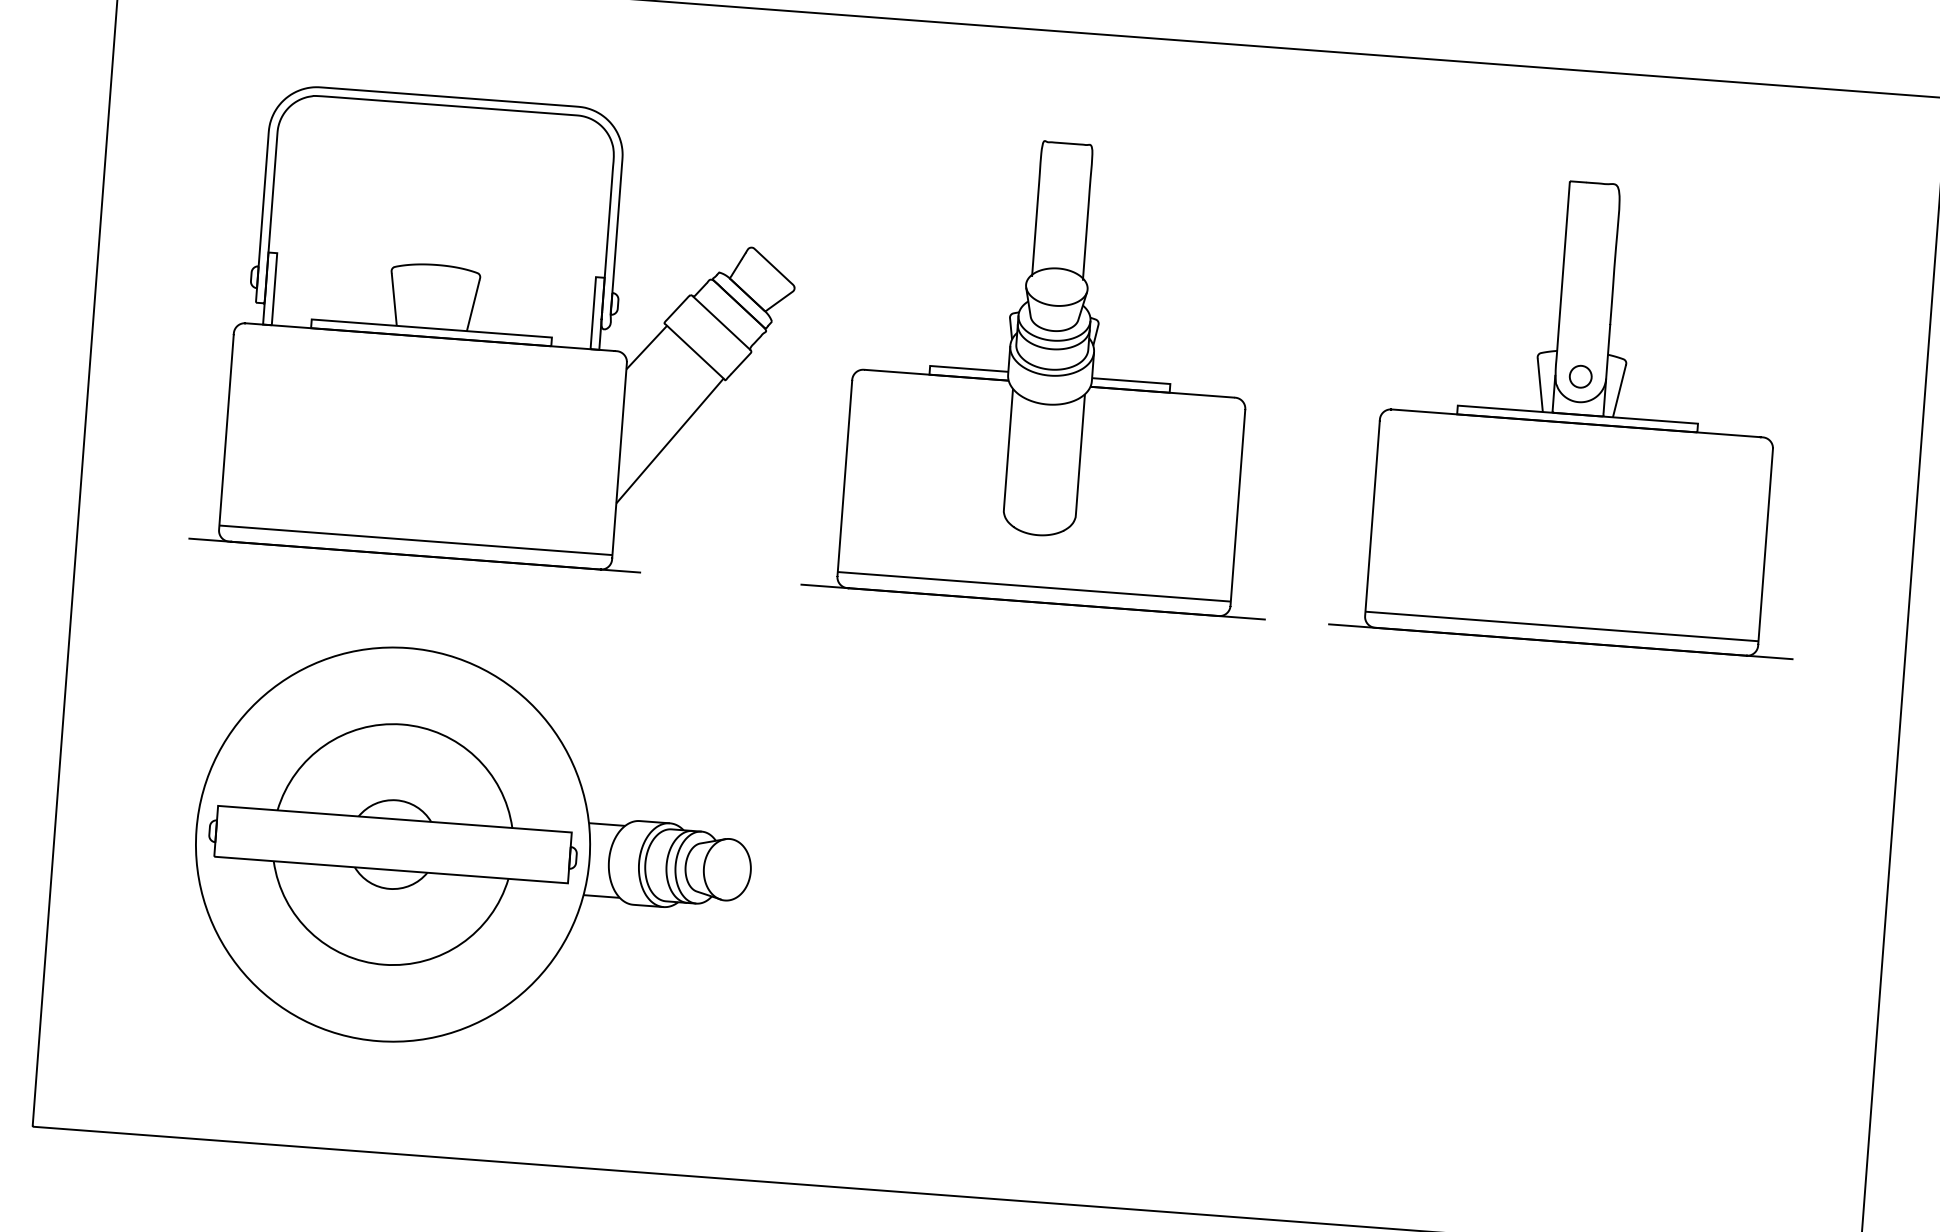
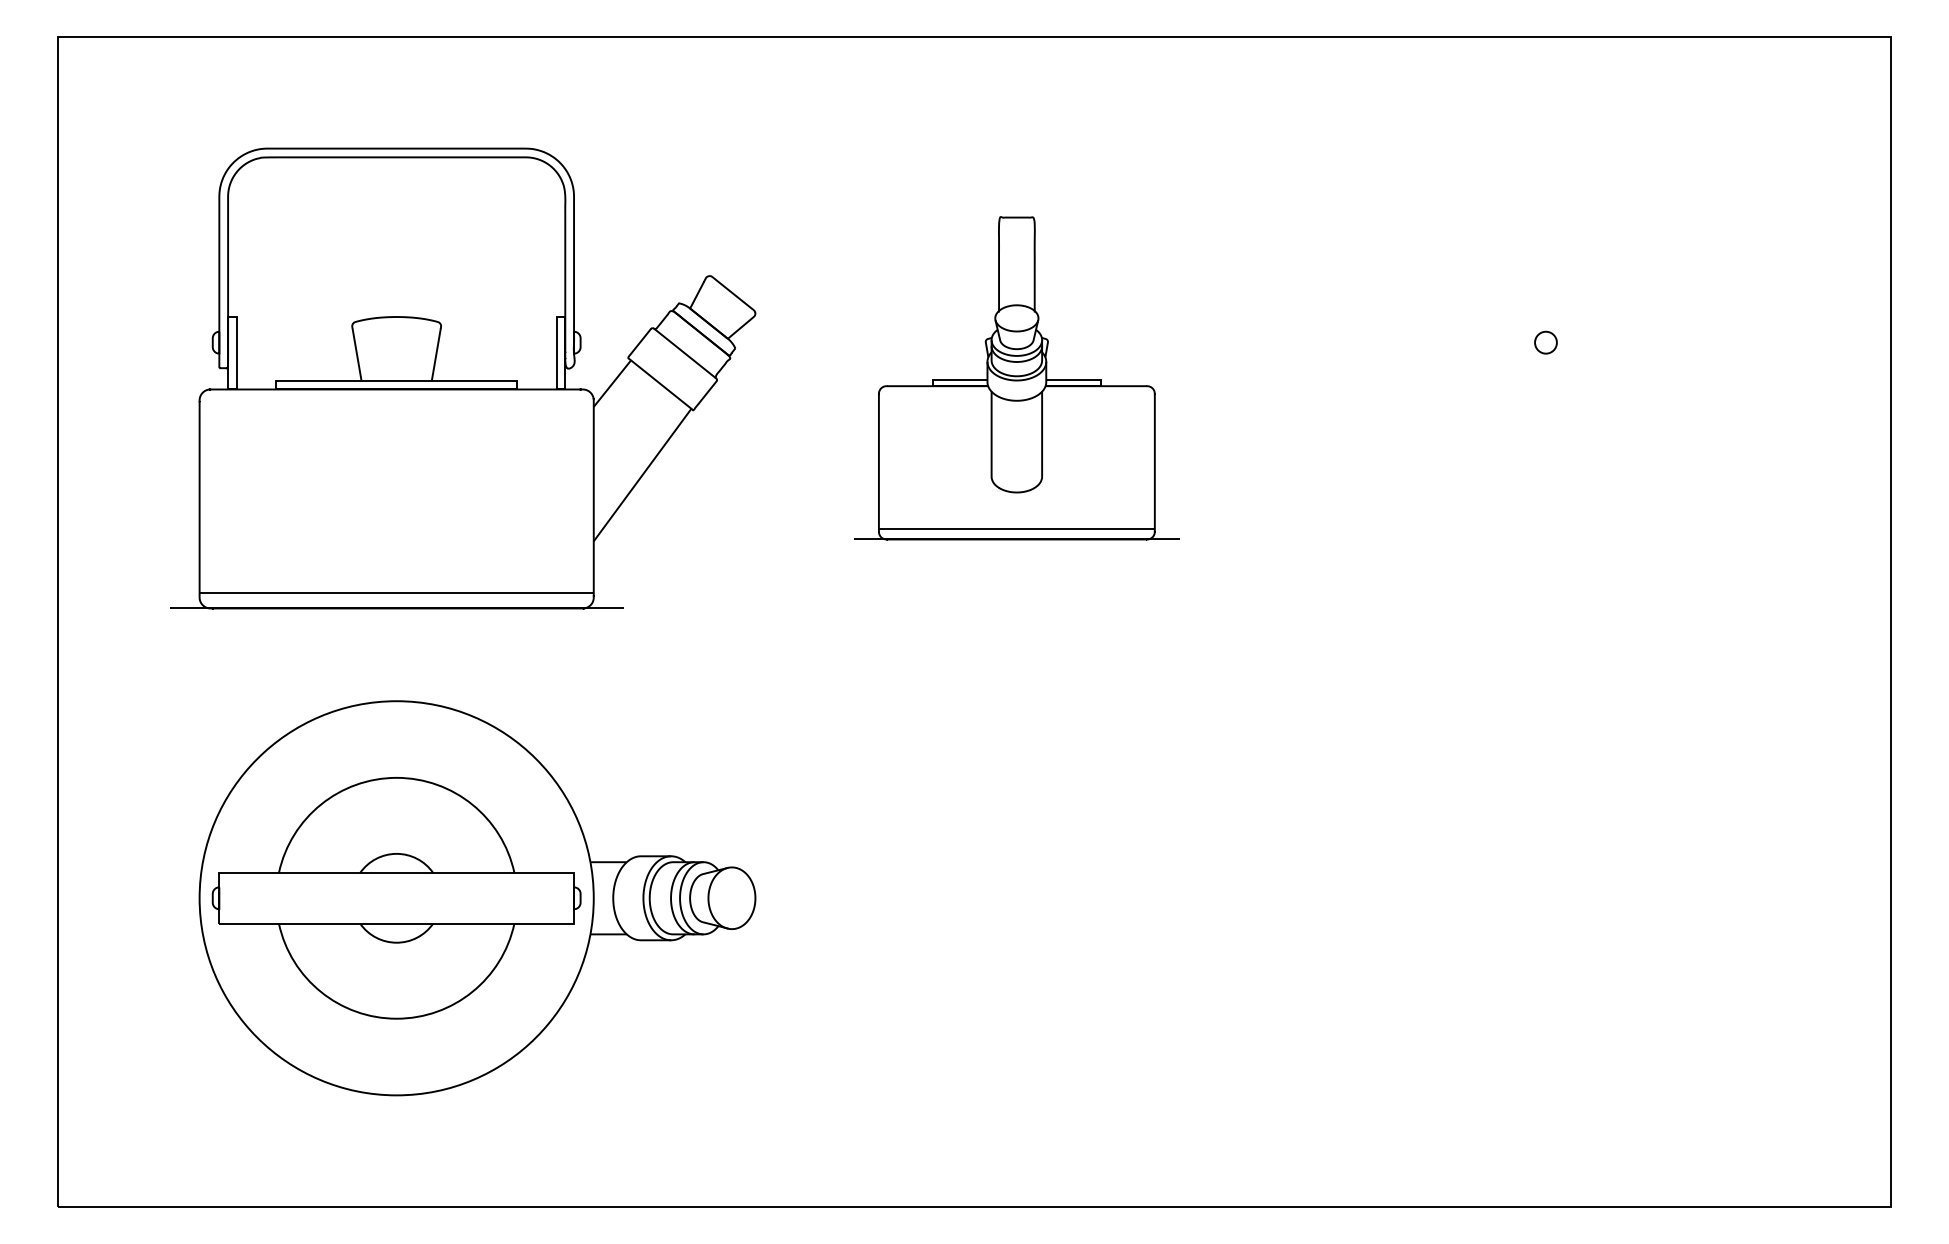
part: (1050, 372) -> (1016, 378), size x0.7
part: (1577, 412) -> (1545, 378), removed

